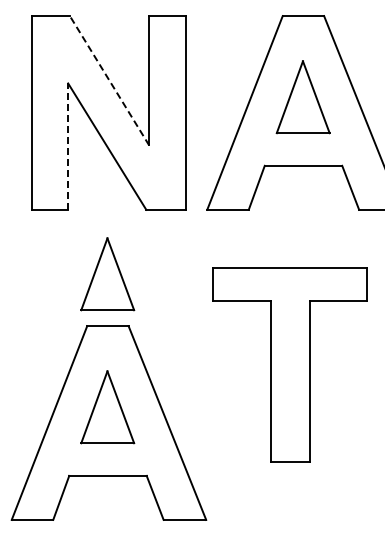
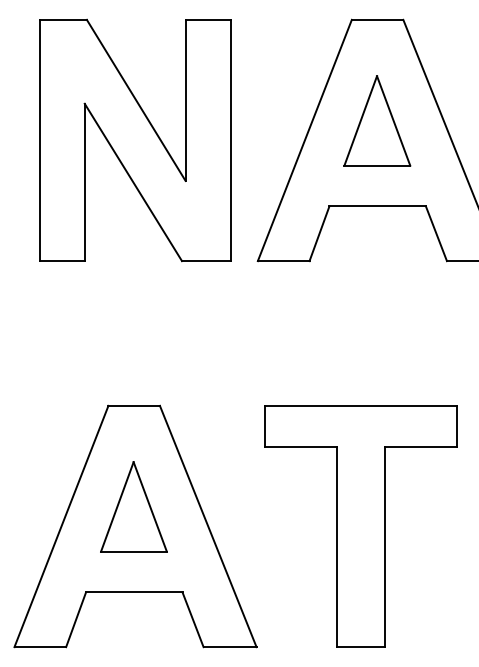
line: (109, 80) -> (136, 100), dashed -> solid
line: (68, 146) -> (85, 182), dashed -> solid
part: (107, 274) -> (133, 341), removed
part: (289, 364) -> (360, 525), moved

